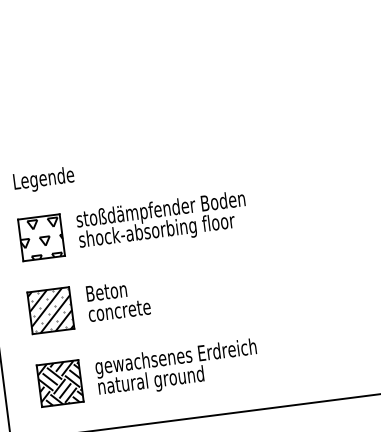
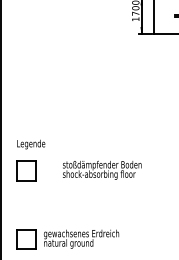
text: (162, 218) -> (102, 169), moved
hatch: (41, 238) -> (26, 171), removed
part: (88, 304) -> (44, 204), removed
hatch: (59, 382) -> (26, 238), removed

